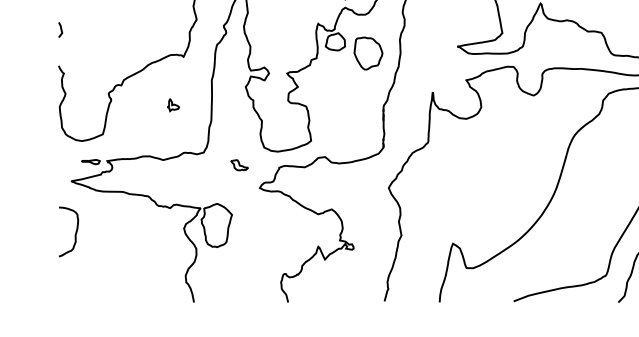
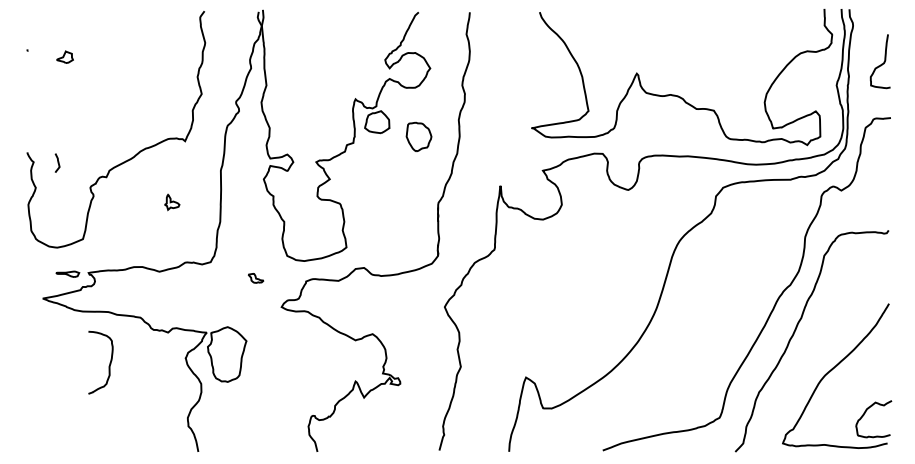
curve: (60, 29) -> (57, 162), moved
part: (368, 53) -> (418, 136), size x0.7
part: (239, 165) -> (255, 278), size x0.7
curve: (74, 234) -> (108, 366), moved

